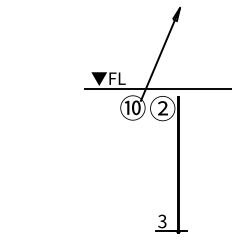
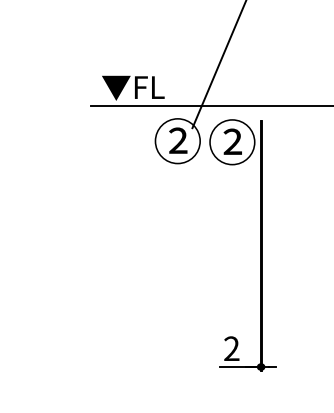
text: (132, 107) -> (177, 140), ⑩ -> ②
text: (162, 221) -> (231, 348), 3 -> 2

